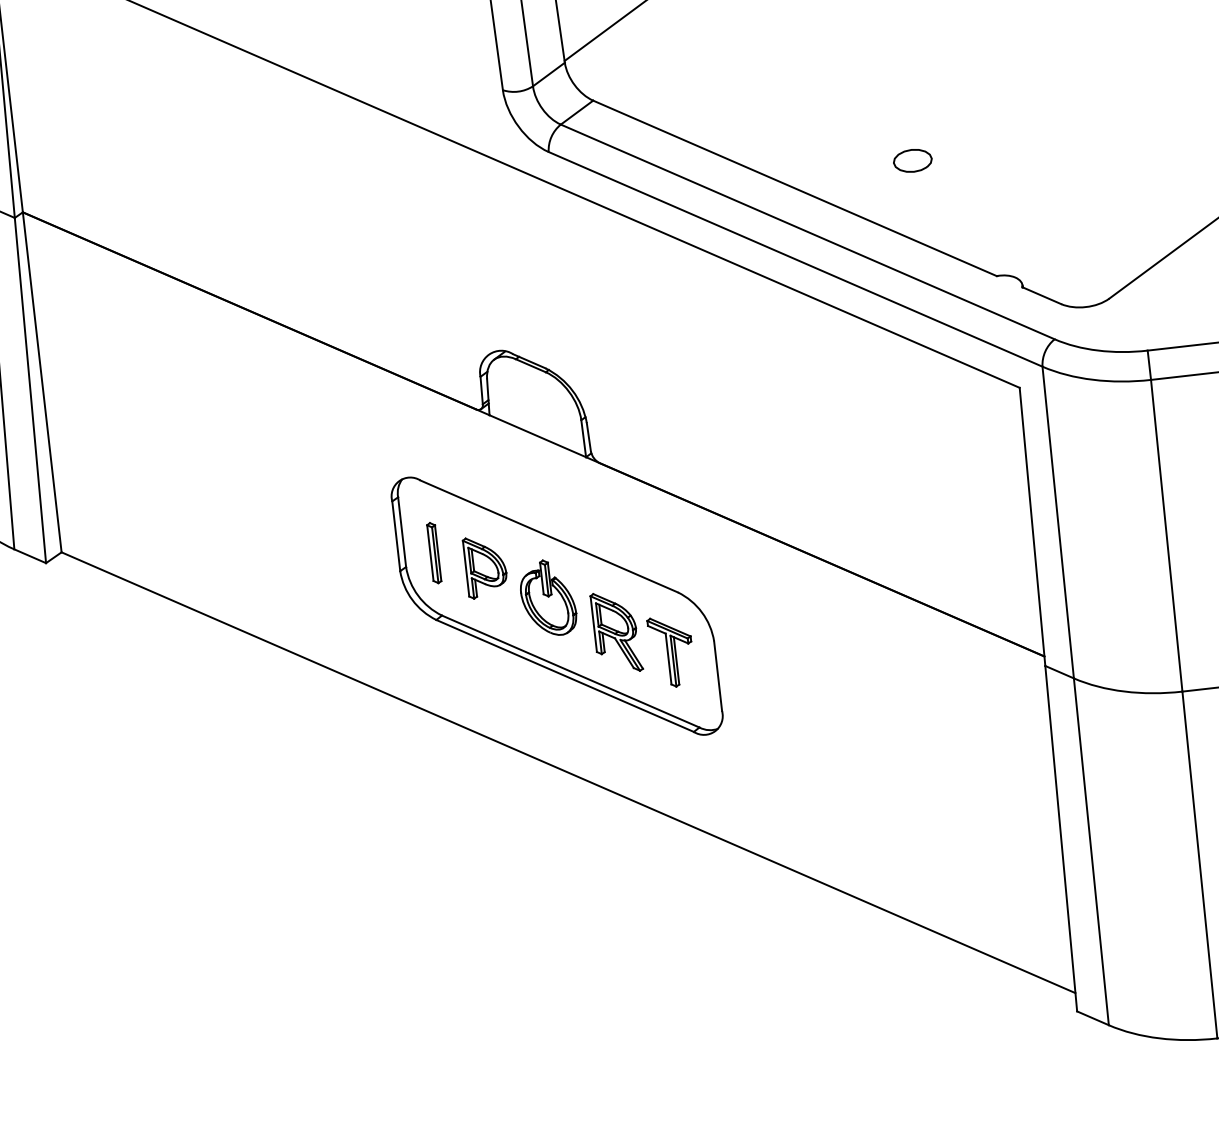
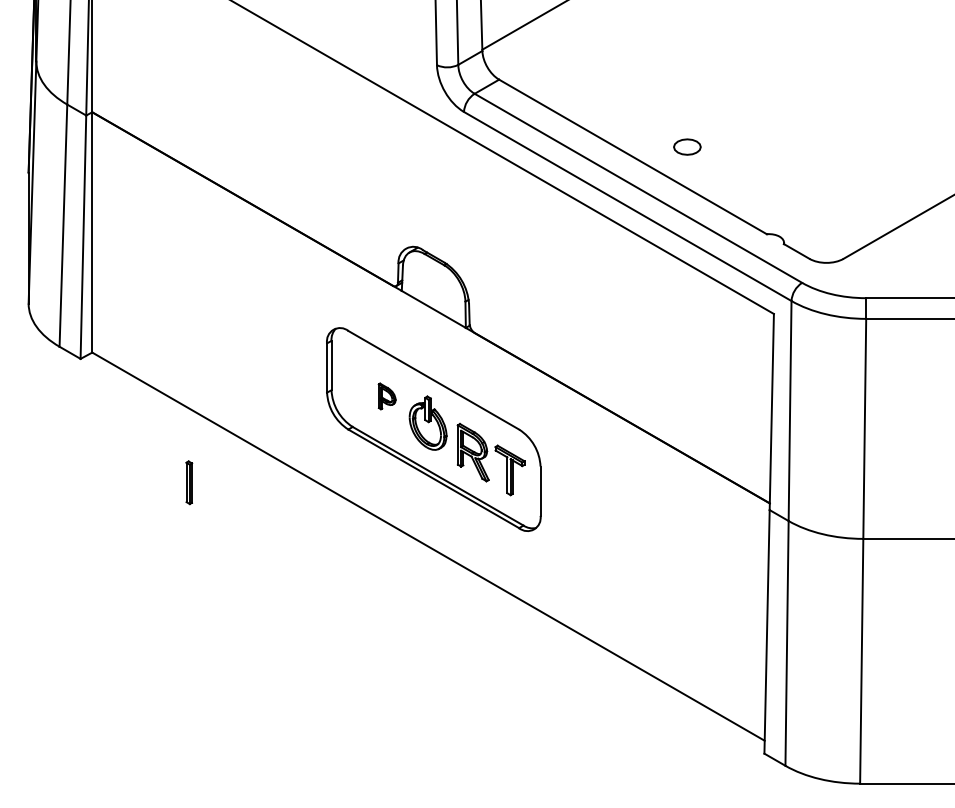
part: (912, 159) -> (687, 146), moved
part: (434, 552) -> (189, 482), moved
part: (486, 566) -> (387, 396), size x0.6

